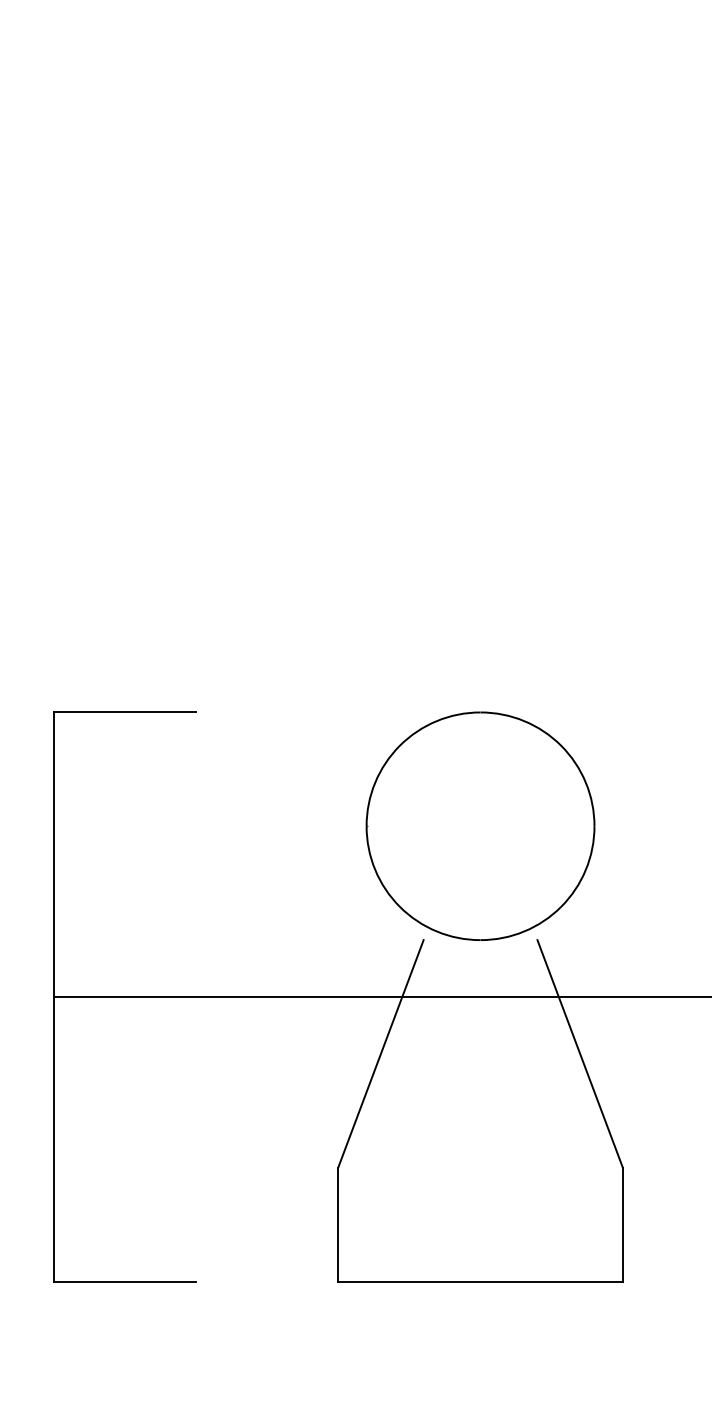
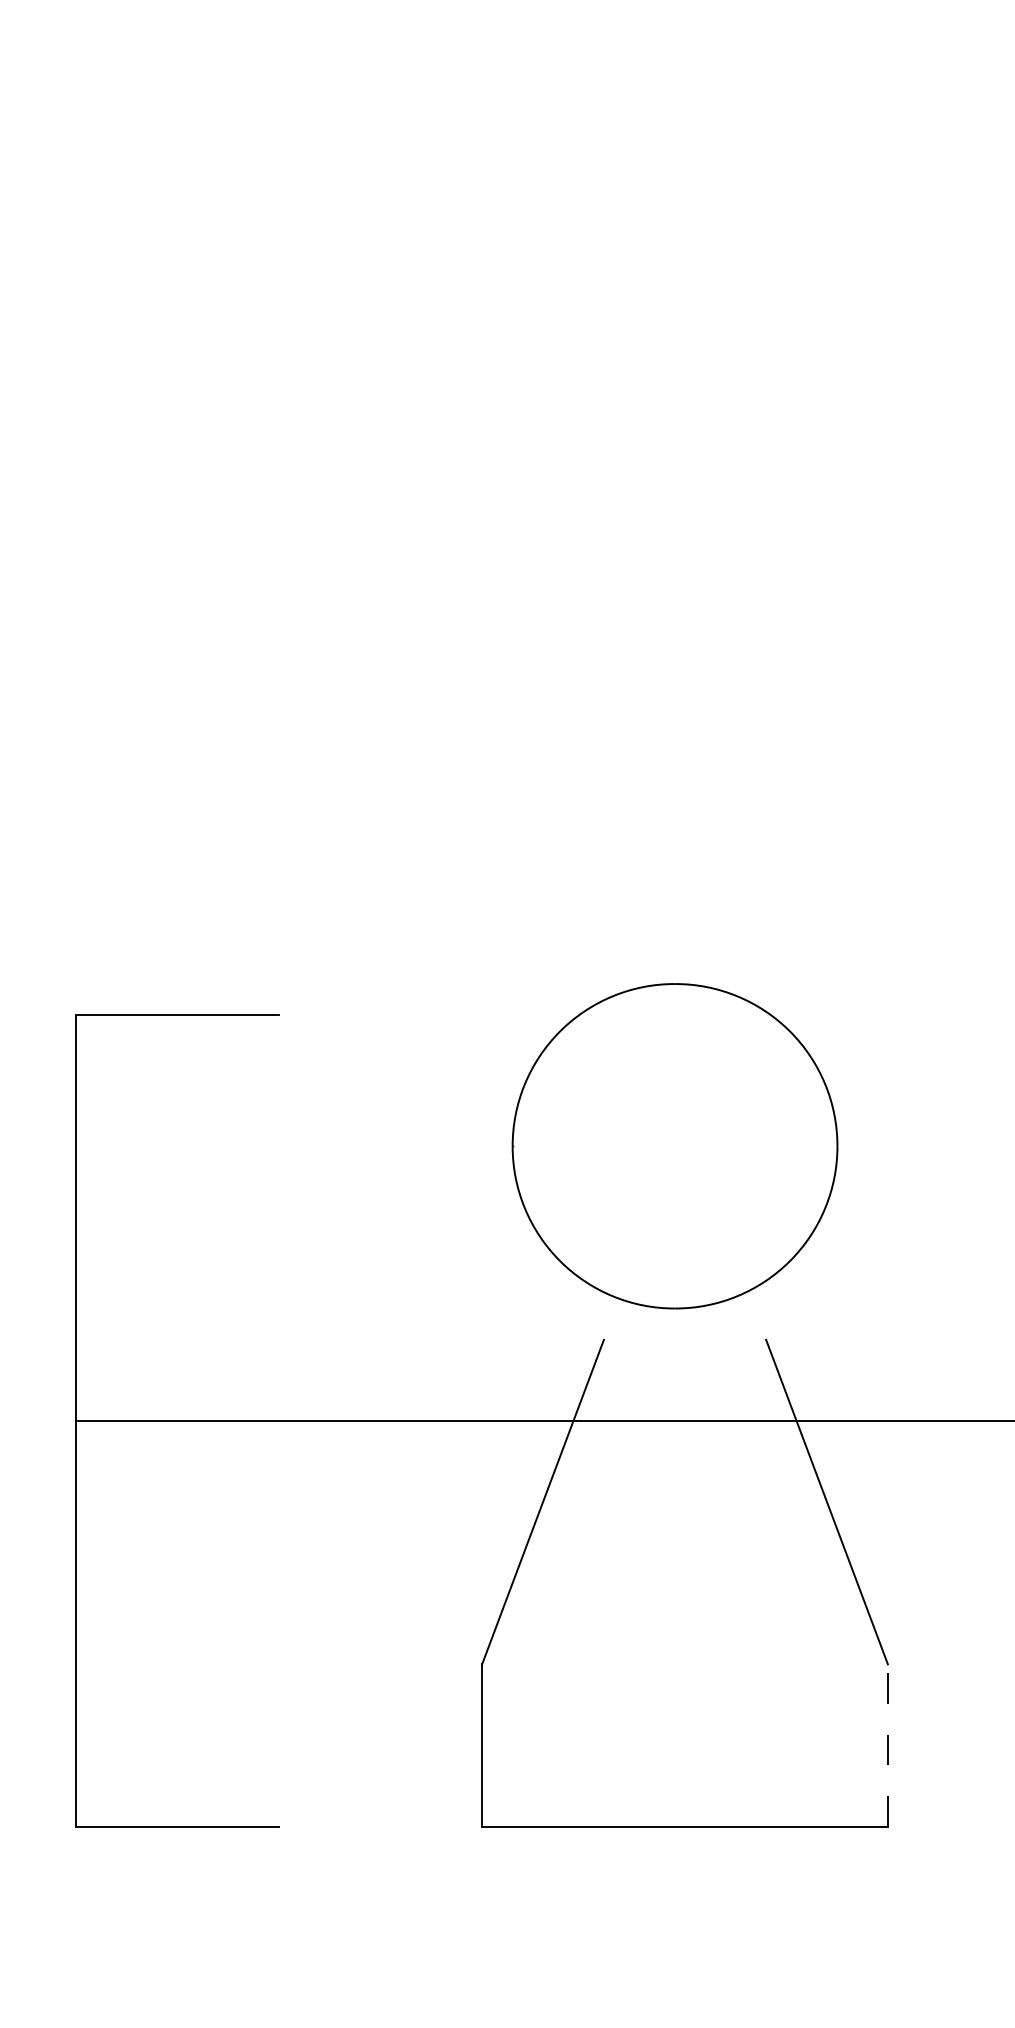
part: (480, 825) -> (674, 1145), moved
line: (622, 1224) -> (887, 1745), solid -> dashed

